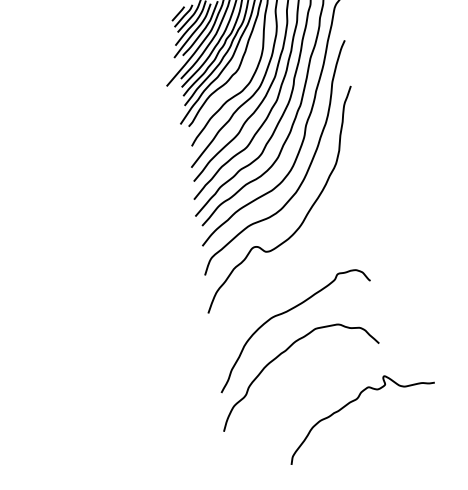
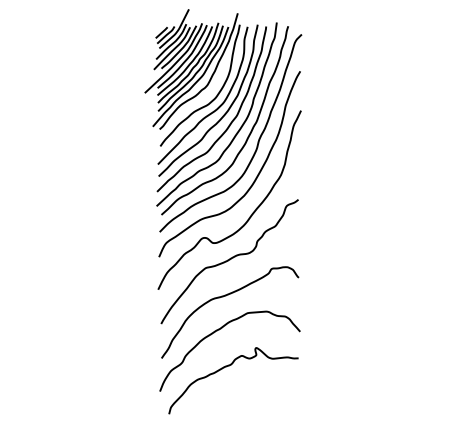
curve: (287, 269) -> (229, 260), added
curve: (355, 401) -> (229, 366), moved

